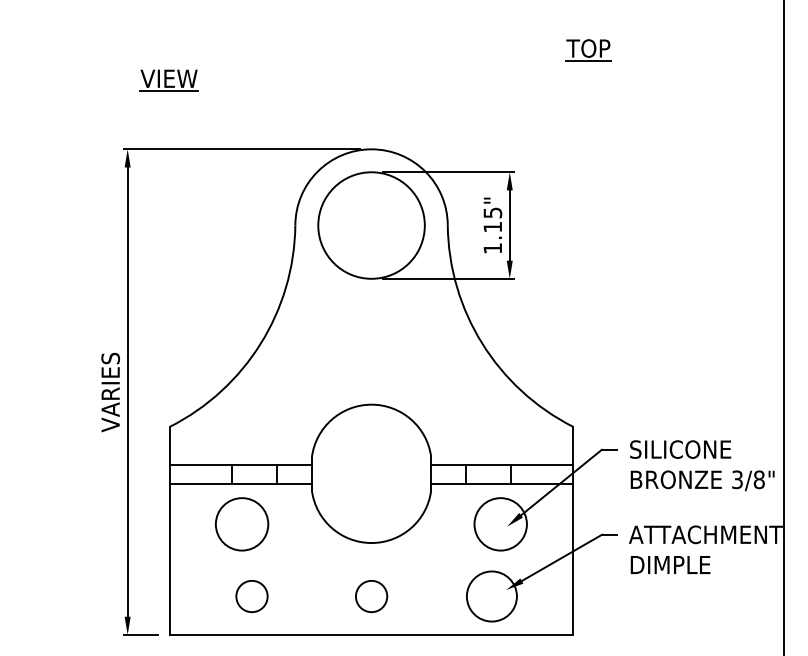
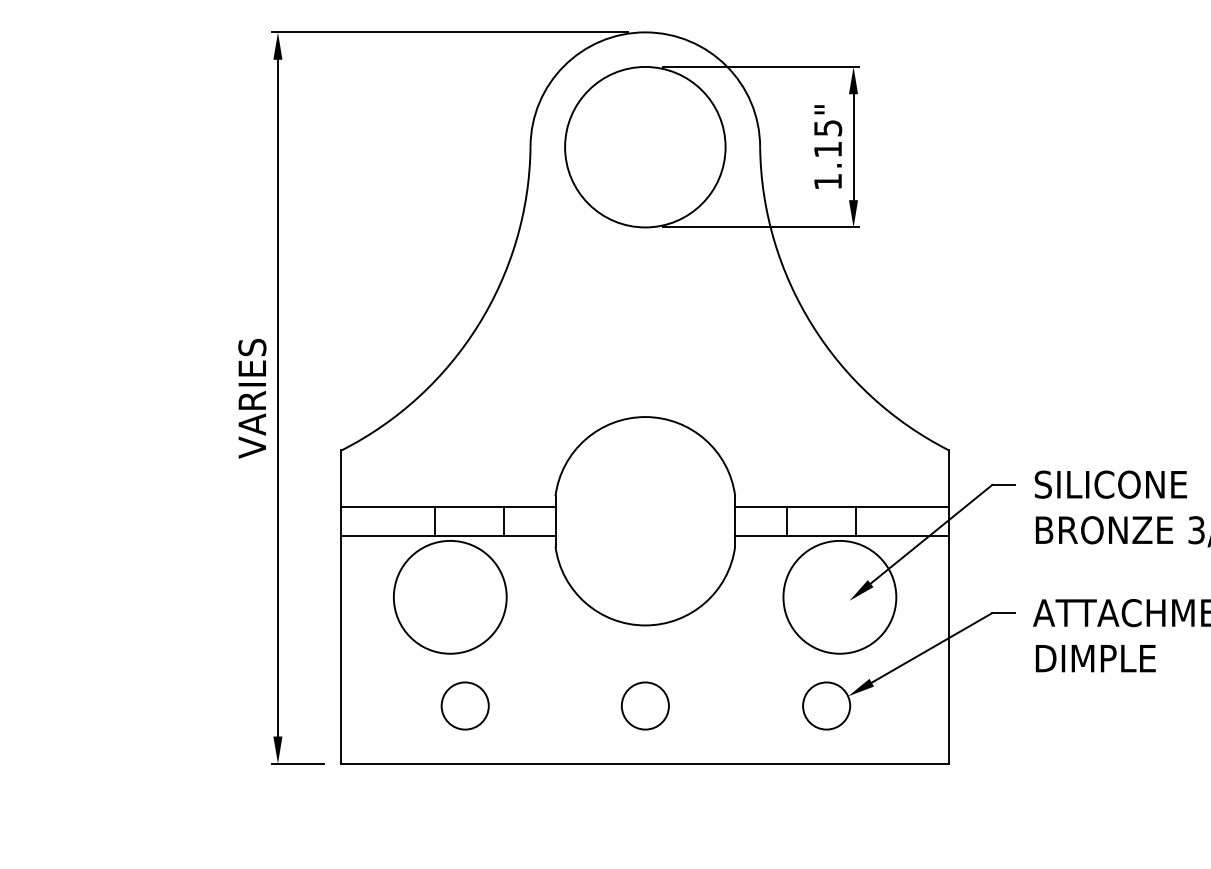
circle: (241, 523) -> (449, 596), size x1.43
circle: (500, 523) -> (839, 596), size x1.43
circle: (491, 596) -> (826, 705), size x0.62

